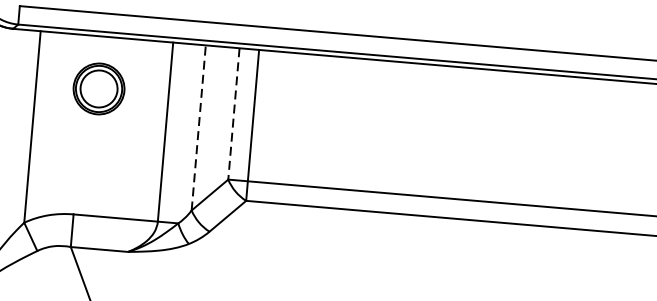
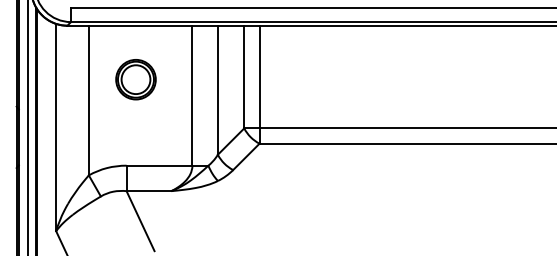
part: (98, 88) -> (135, 79), moved
line: (234, 114) -> (244, 77), dashed -> solid
line: (198, 128) -> (217, 90), dashed -> solid

